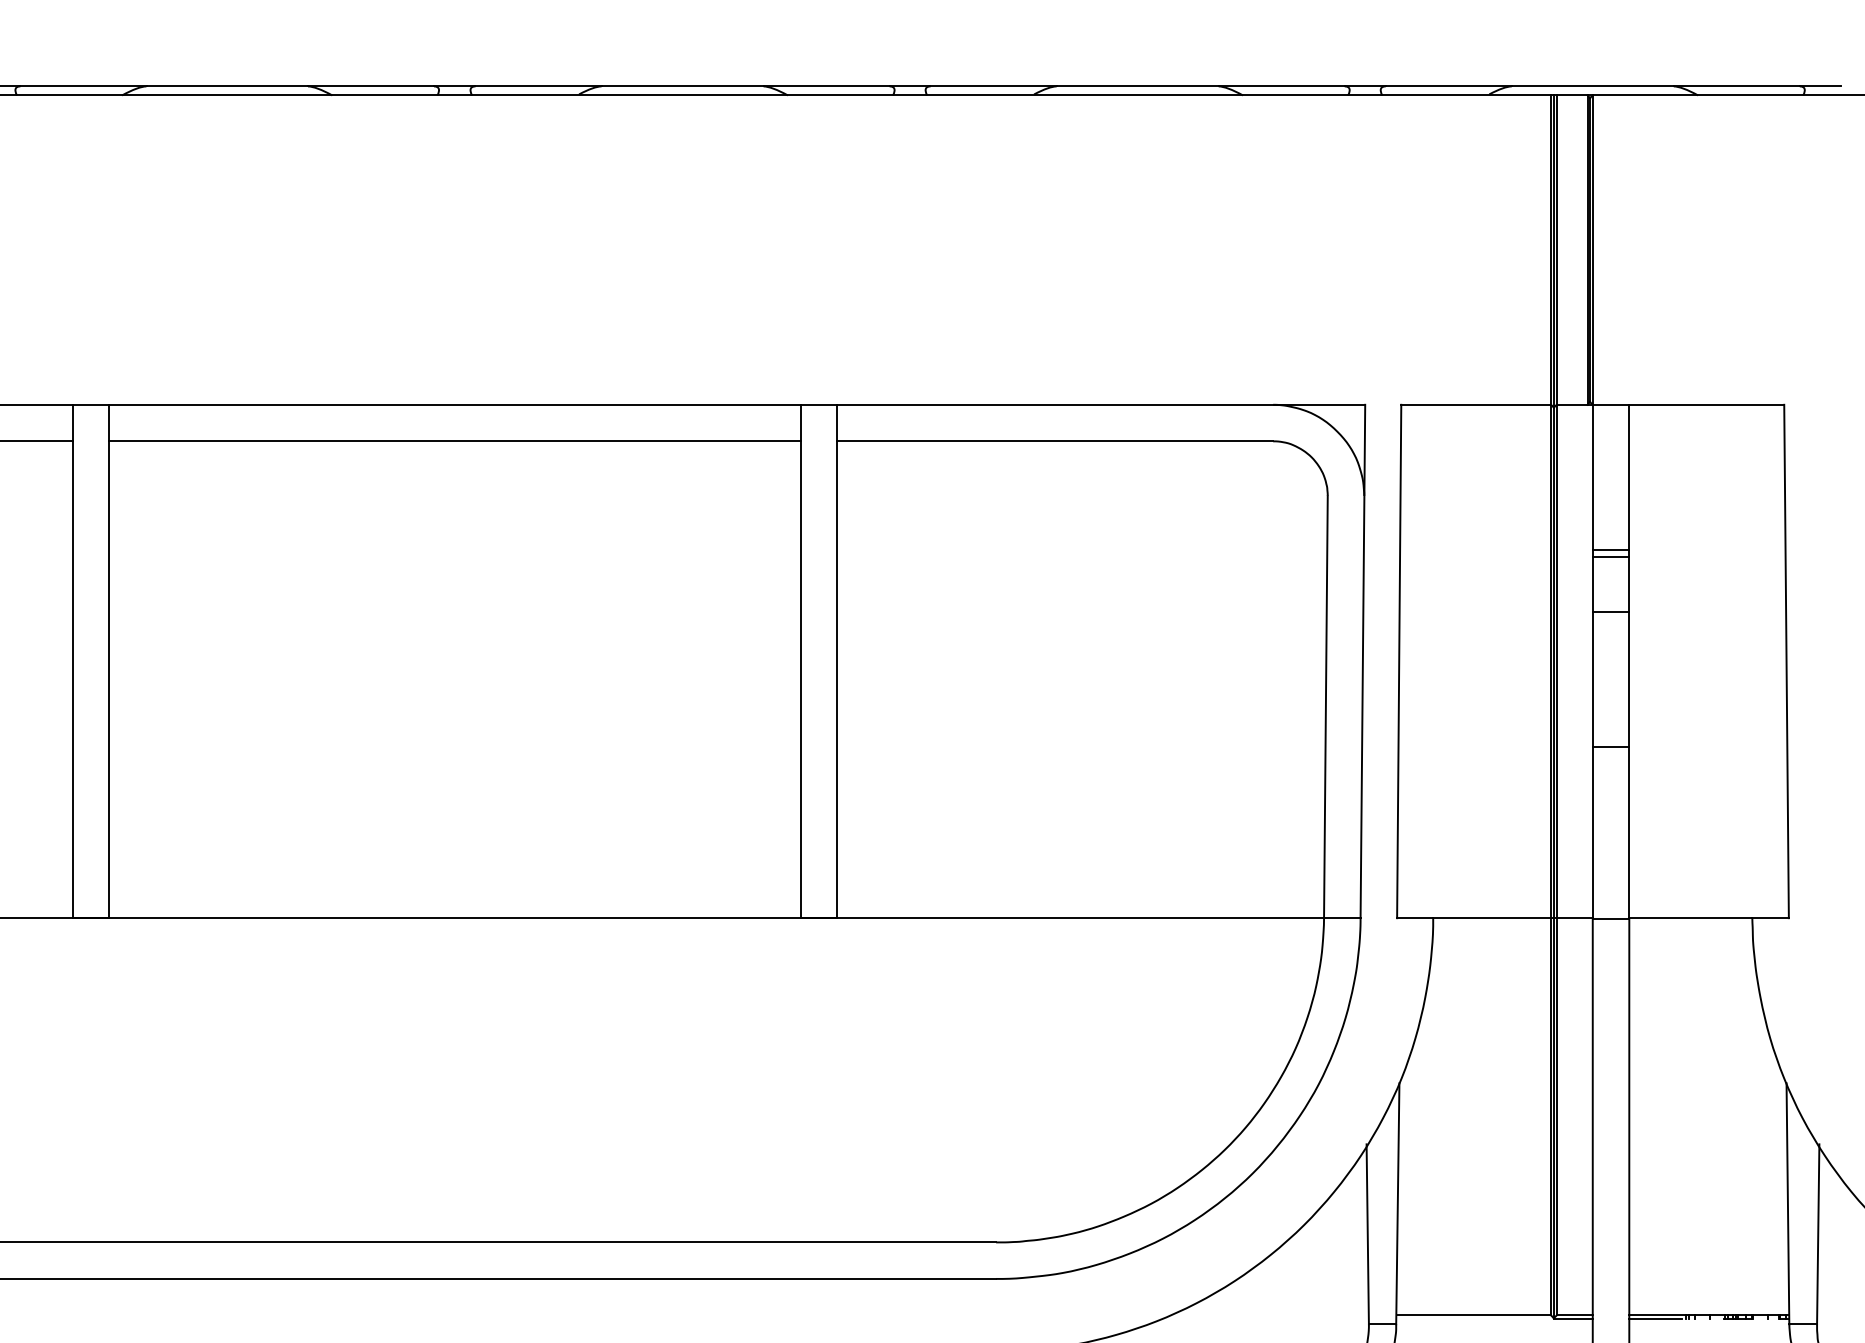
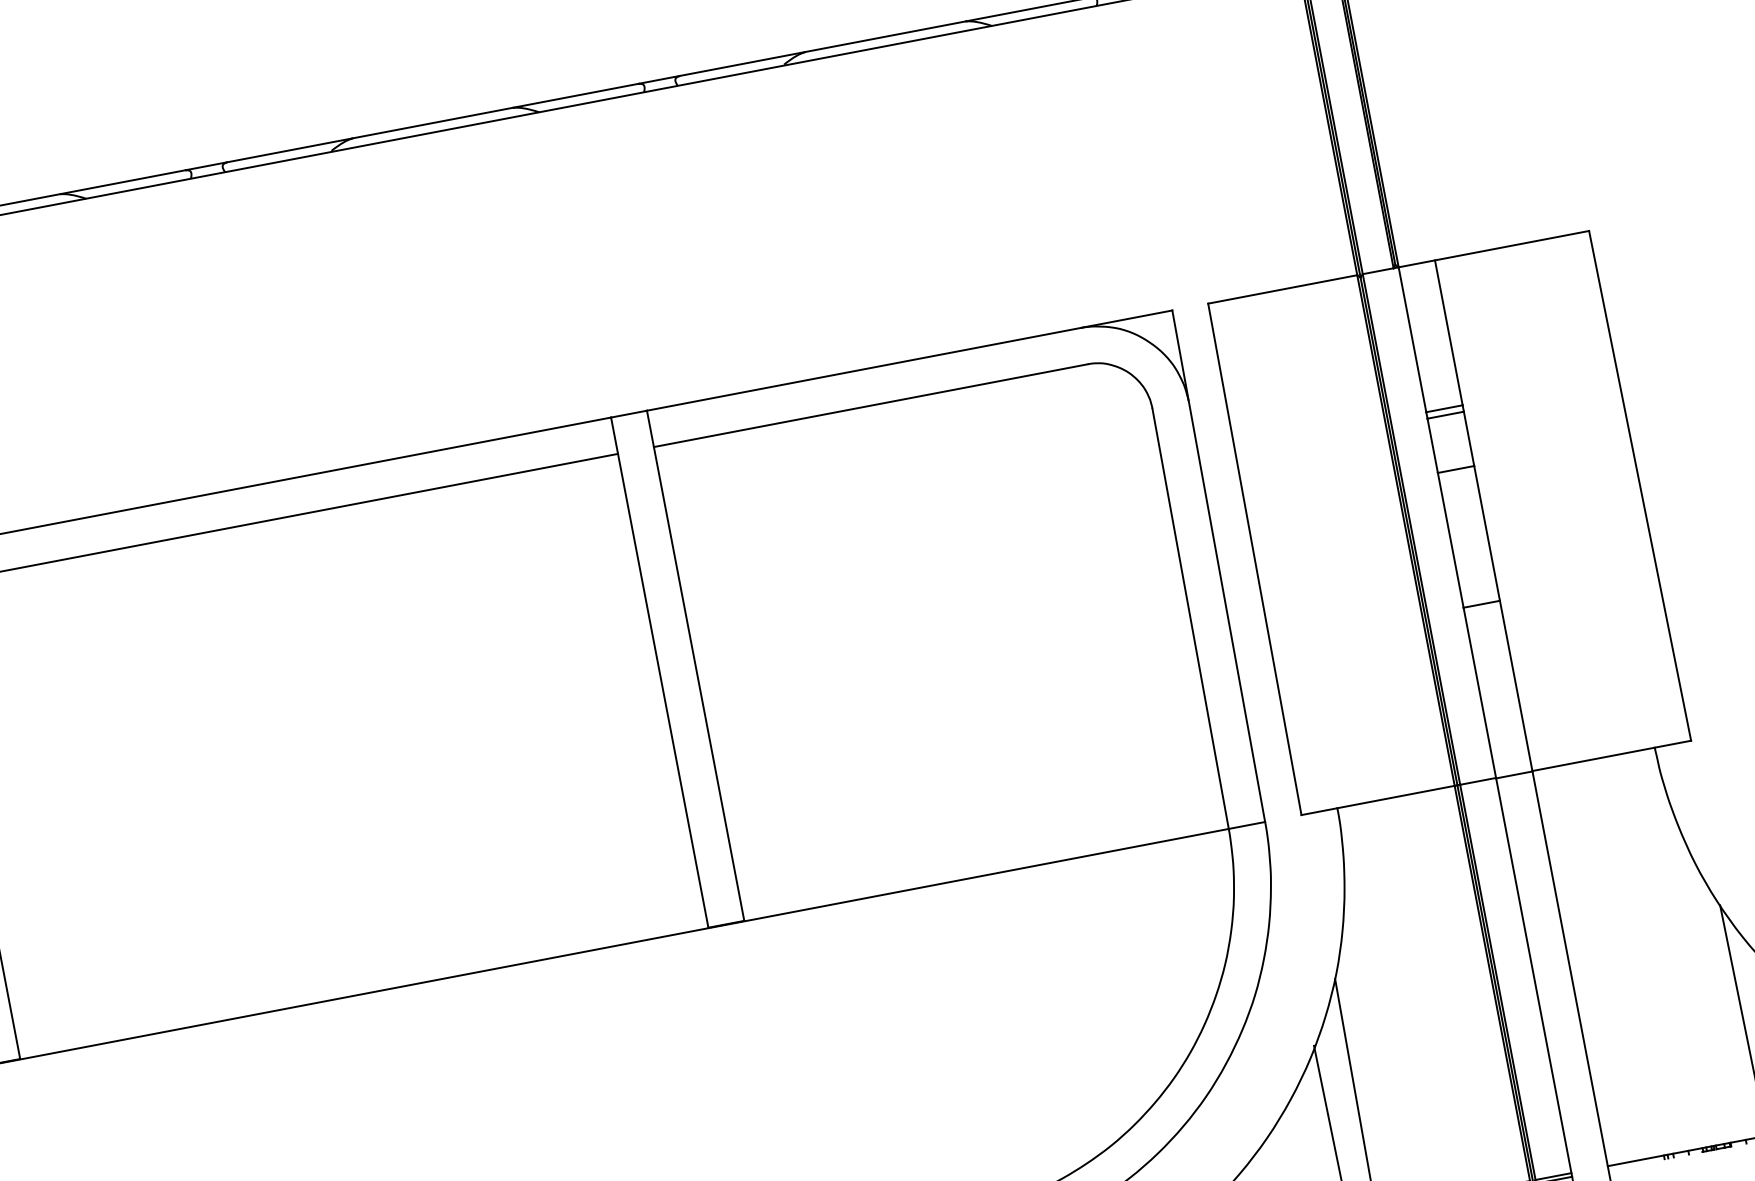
line: (1655, 1319) -> (1634, 1165), removed

